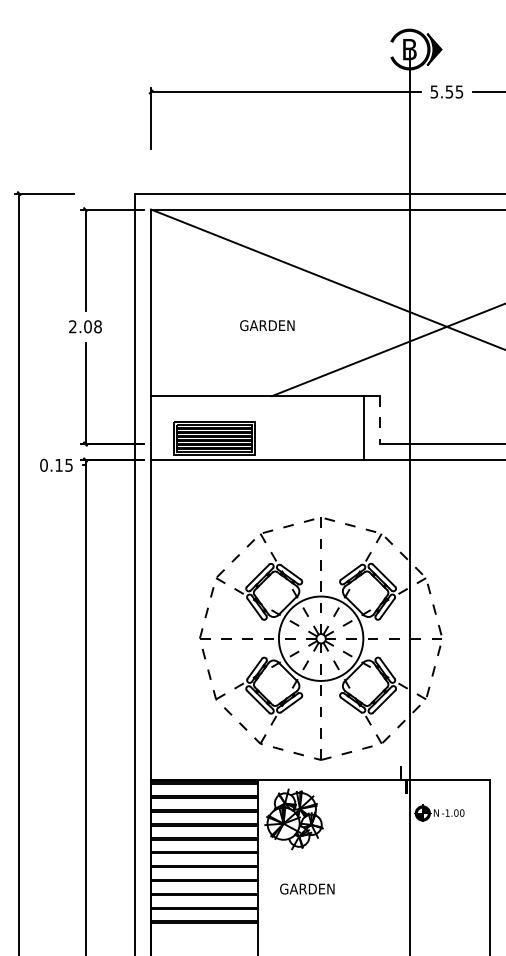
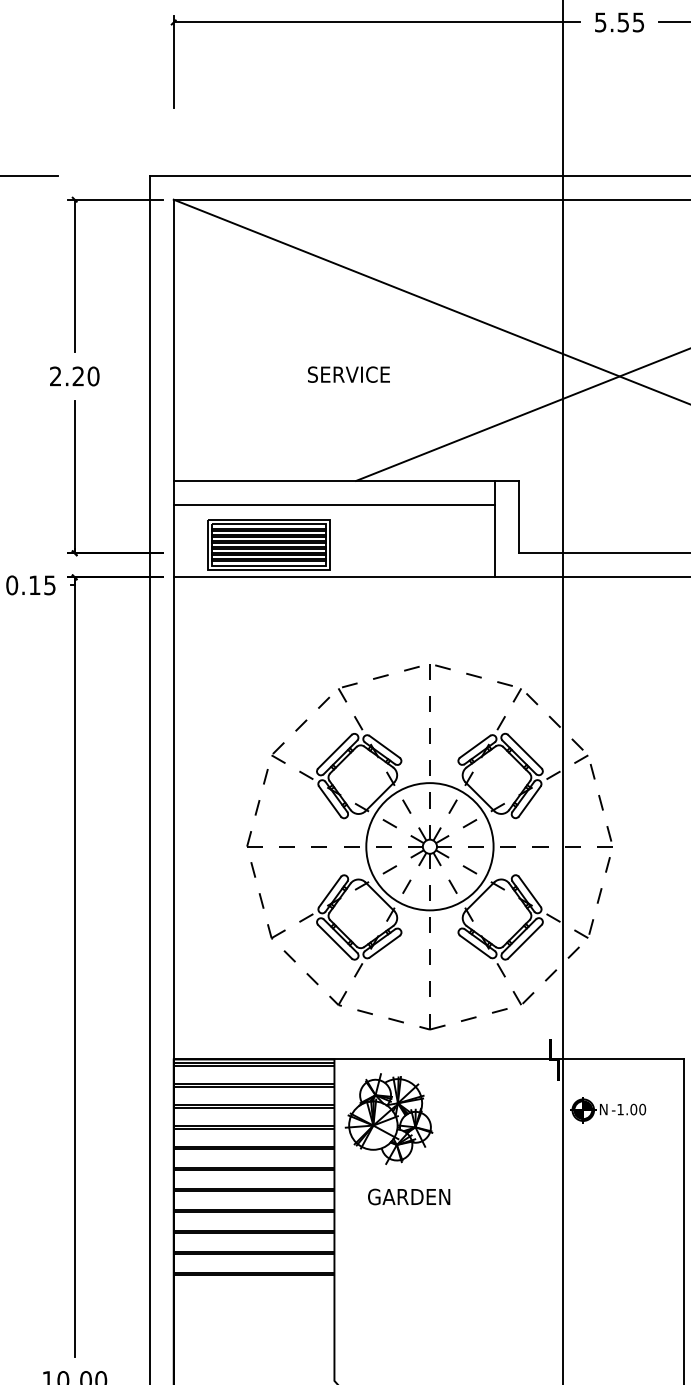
text: (267, 325) -> (349, 374), GARDEN -> SERVICE
text: (92, 326) -> (85, 375), 2.08 -> 2.20
line: (257, 412) -> (334, 505), added
line: (380, 420) -> (519, 517), dashed -> solid
text: (307, 888) -> (409, 1196), moved

